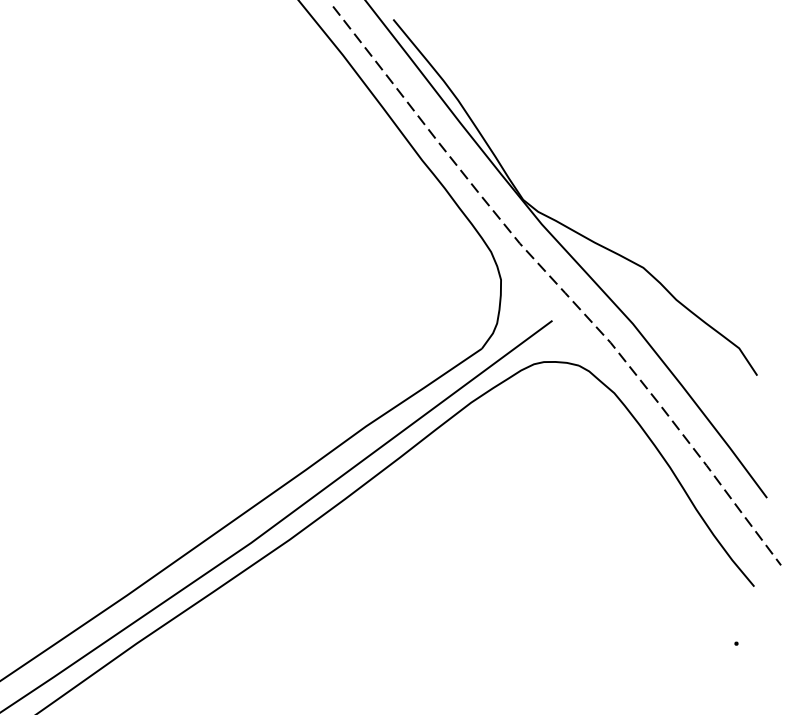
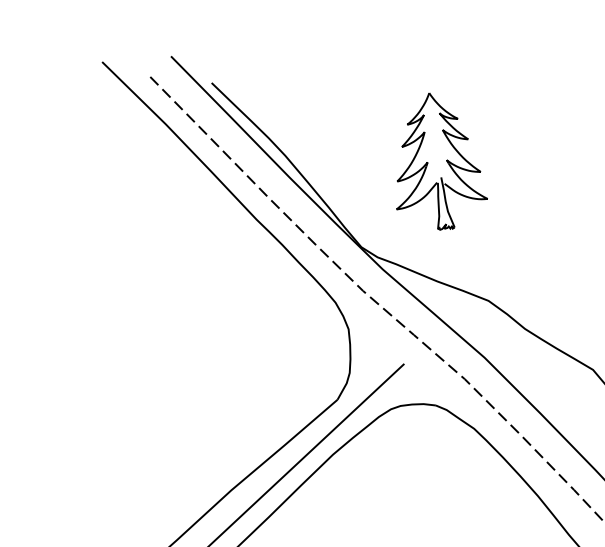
part: (608, 123) -> (437, 161), added

